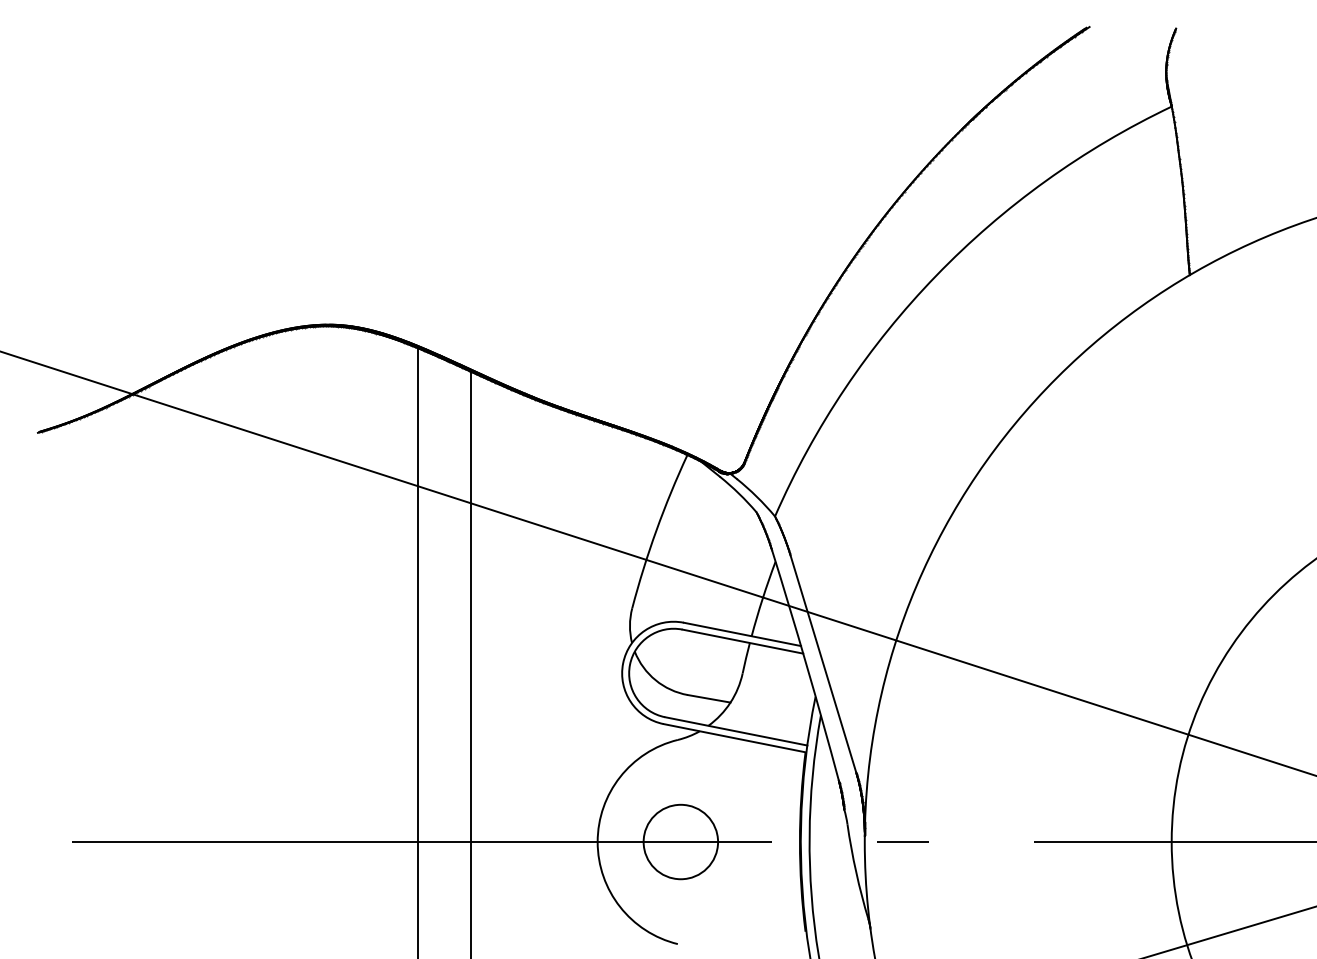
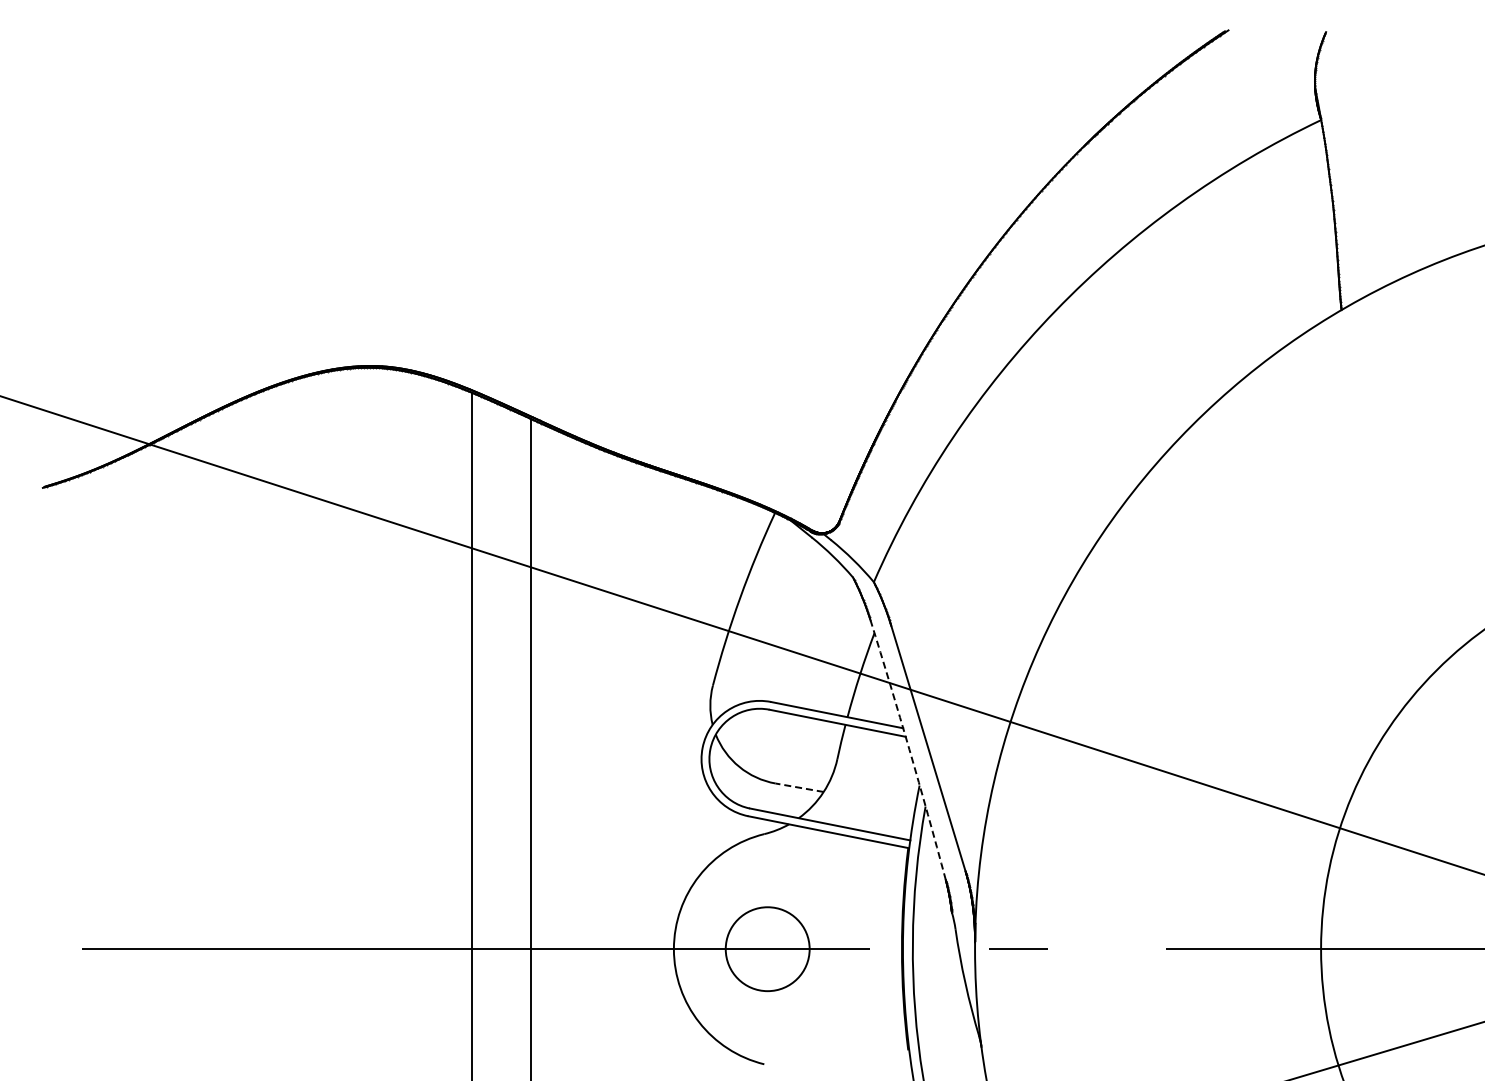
arc: (806, 664) -> (909, 749), solid -> dashed
line: (709, 698) -> (799, 787), solid -> dashed

